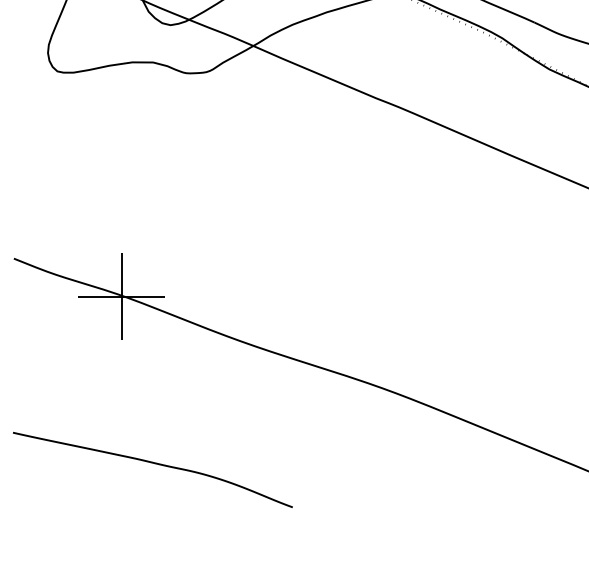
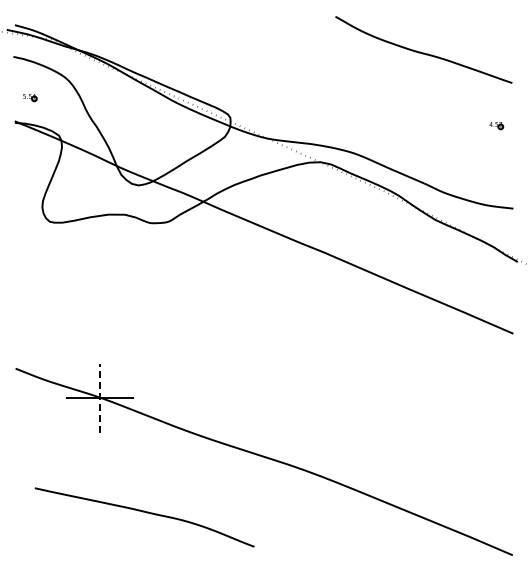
line: (122, 296) -> (100, 398), solid -> dashed
curve: (155, 464) -> (146, 513), moved

